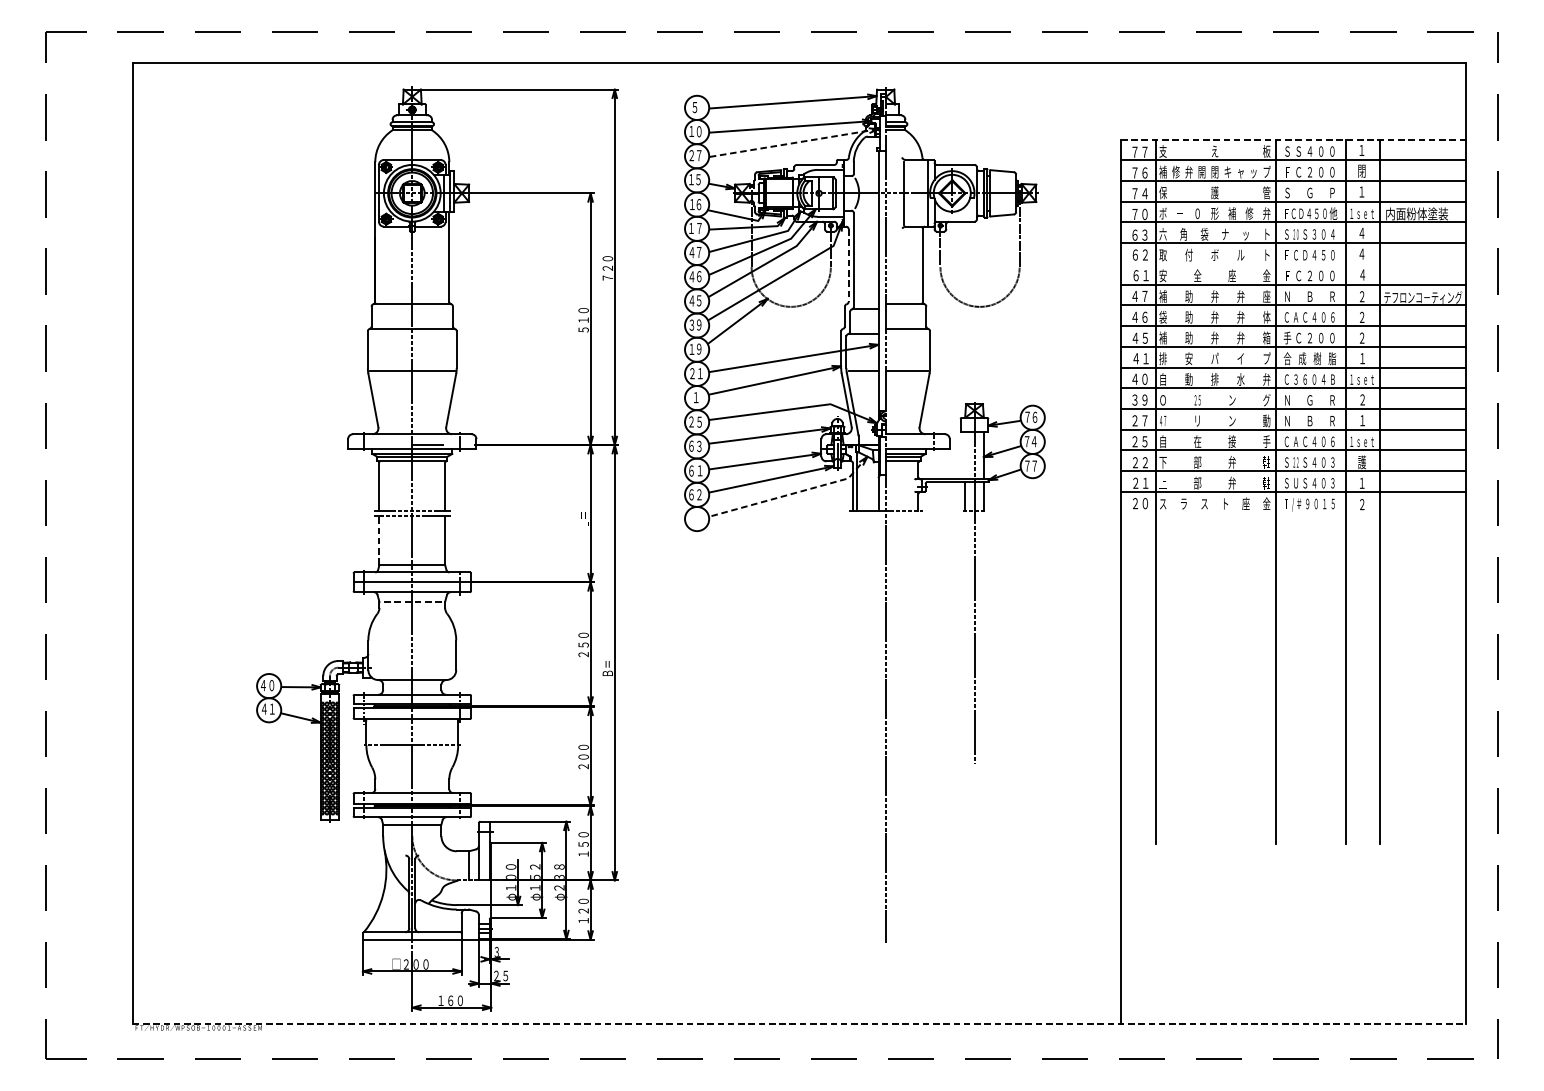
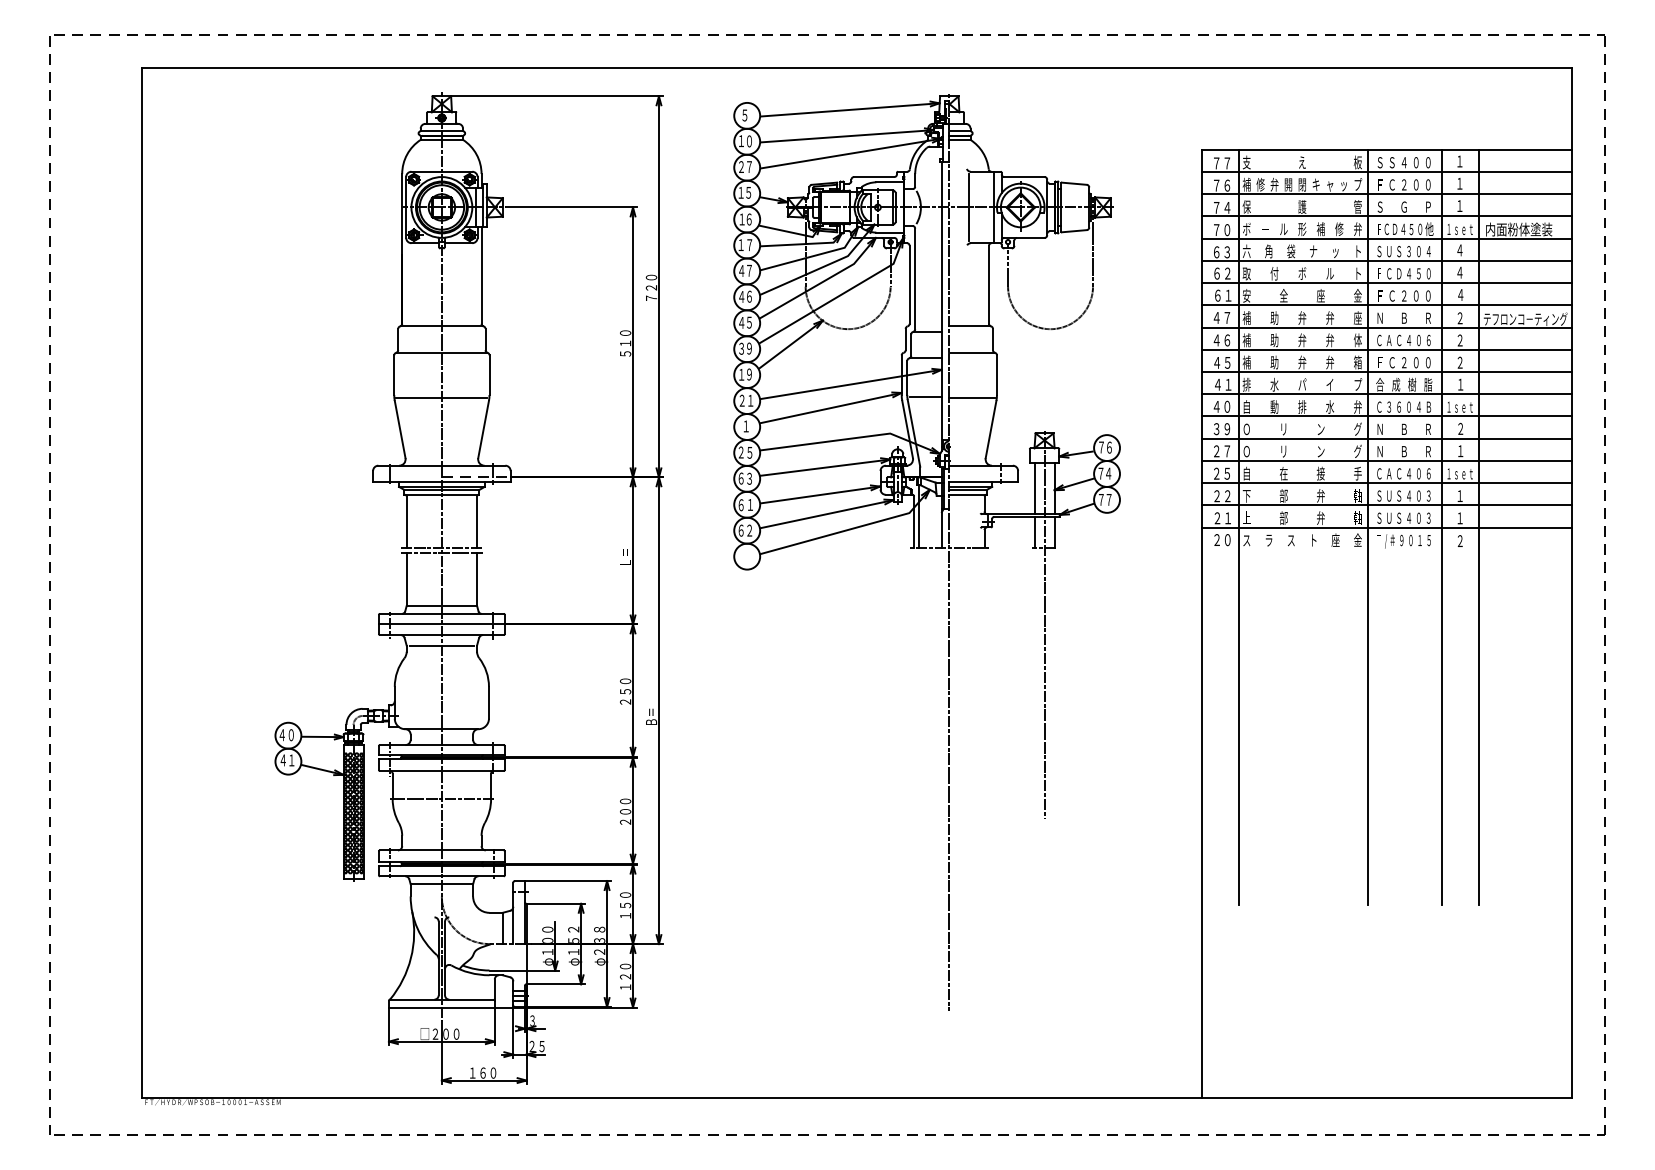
line: (1294, 139) -> (1387, 149), dashed -> solid
line: (793, 142) -> (850, 153), dashed -> solid
text: (1361, 170) -> (1459, 183), 閉 -> １
text: (1197, 212) -> (1283, 228), ０ -> ル
text: (1296, 234) -> (1389, 251), ２０ -> Ｕ
line: (1293, 264) -> (1386, 283), added
line: (848, 265) -> (909, 284), dashed -> solid
text: (1162, 317) -> (1246, 340), 袋 -> 補
text: (1287, 337) -> (1380, 362), 手 -> Ｆ
text: (1188, 359) -> (1274, 385), 安 -> 水
text: (1197, 400) -> (1283, 429), ２５ -> リ
text: (1309, 400) -> (1403, 429), Ｇ -> Ｂ
text: (1162, 420) -> (1246, 451), ４７ -> Ｏ
text: (1266, 420) -> (1357, 451), 動 -> グ
line: (965, 455) -> (1034, 488), added
text: (1295, 462) -> (1388, 495), ２２ -> Ｕ
text: (1361, 462) -> (1459, 495), 護 -> １
line: (793, 493) -> (850, 529), dashed -> solid
line: (379, 539) -> (406, 578), dashed -> solid
line: (411, 601) -> (441, 645), dashed -> solid
line: (799, 1024) -> (857, 1098), dashed -> solid

